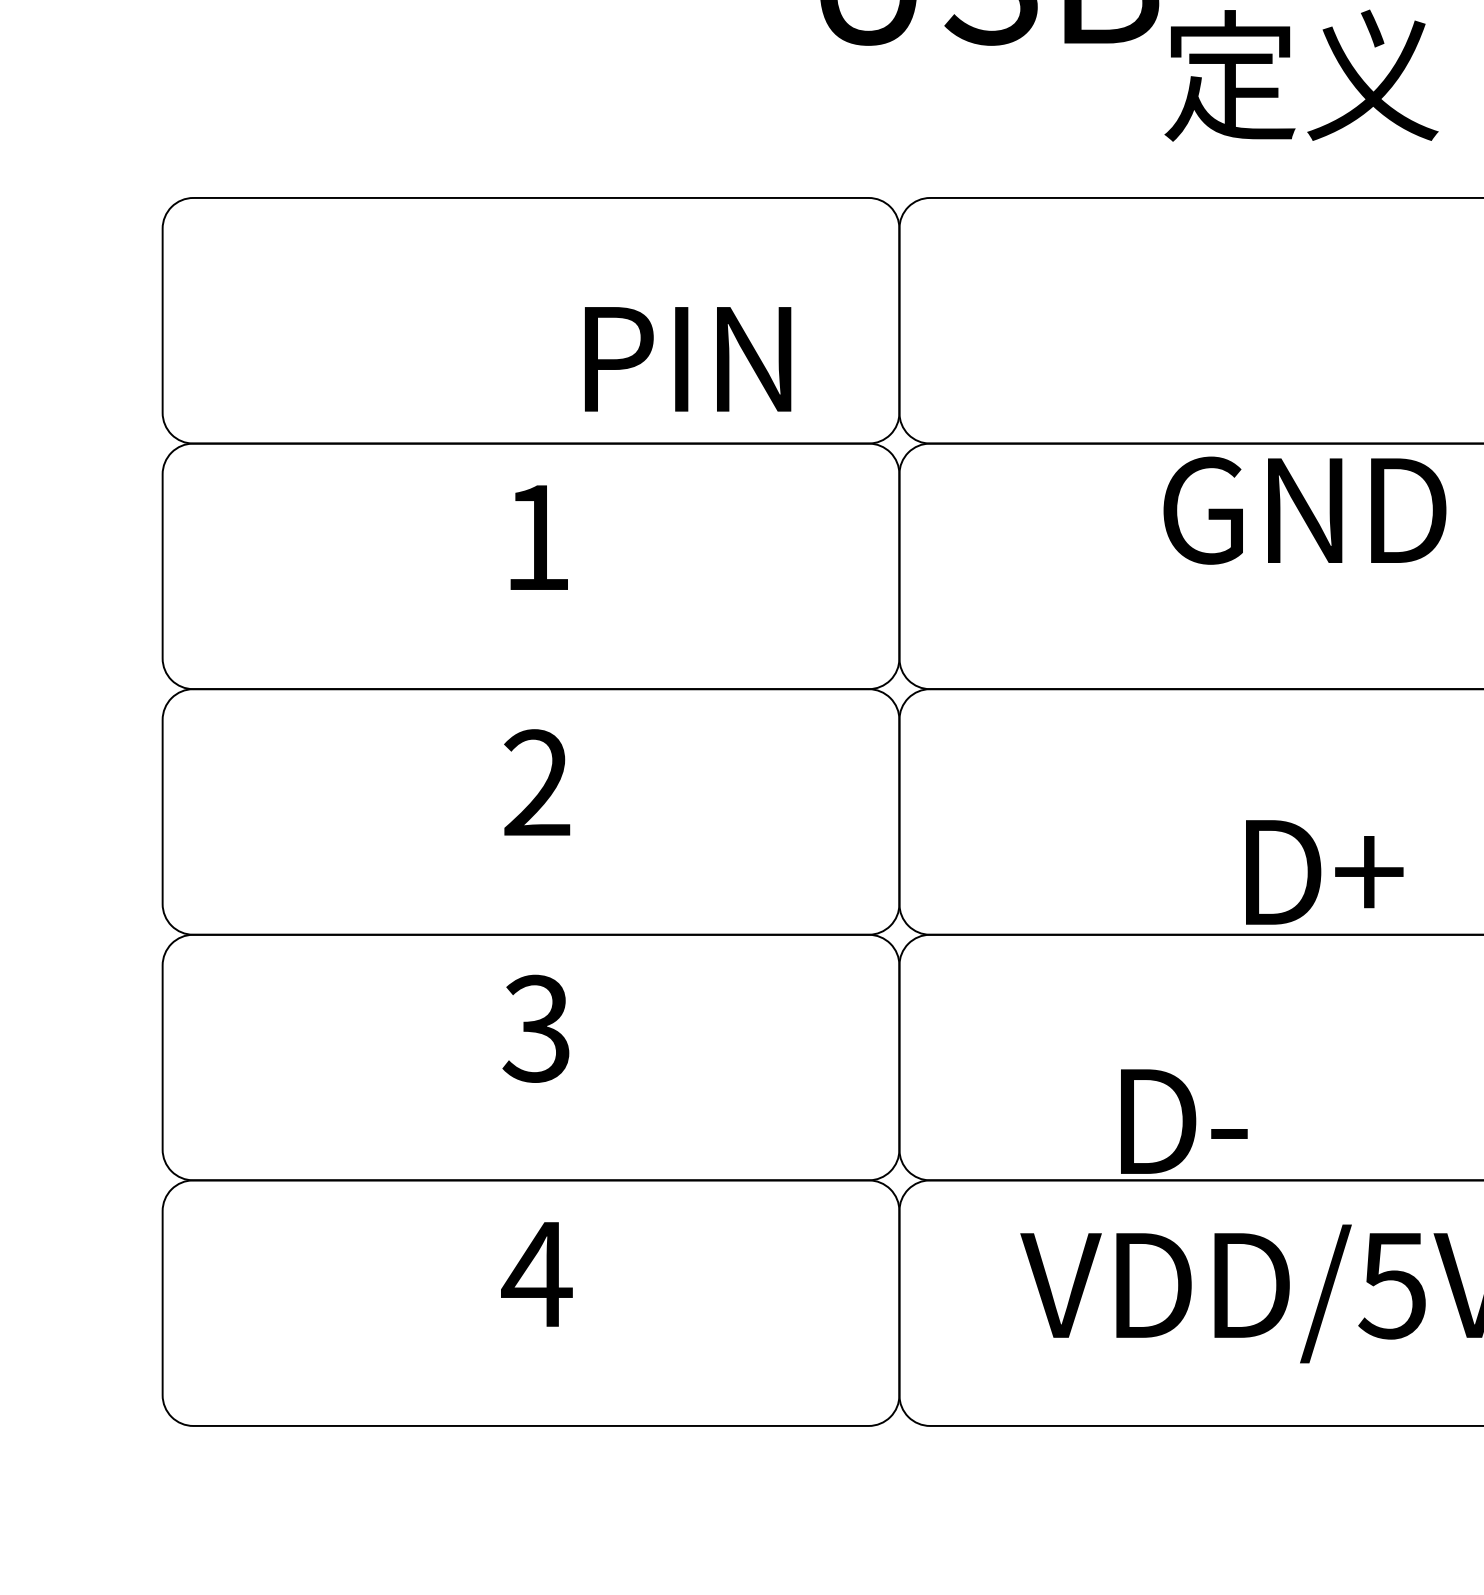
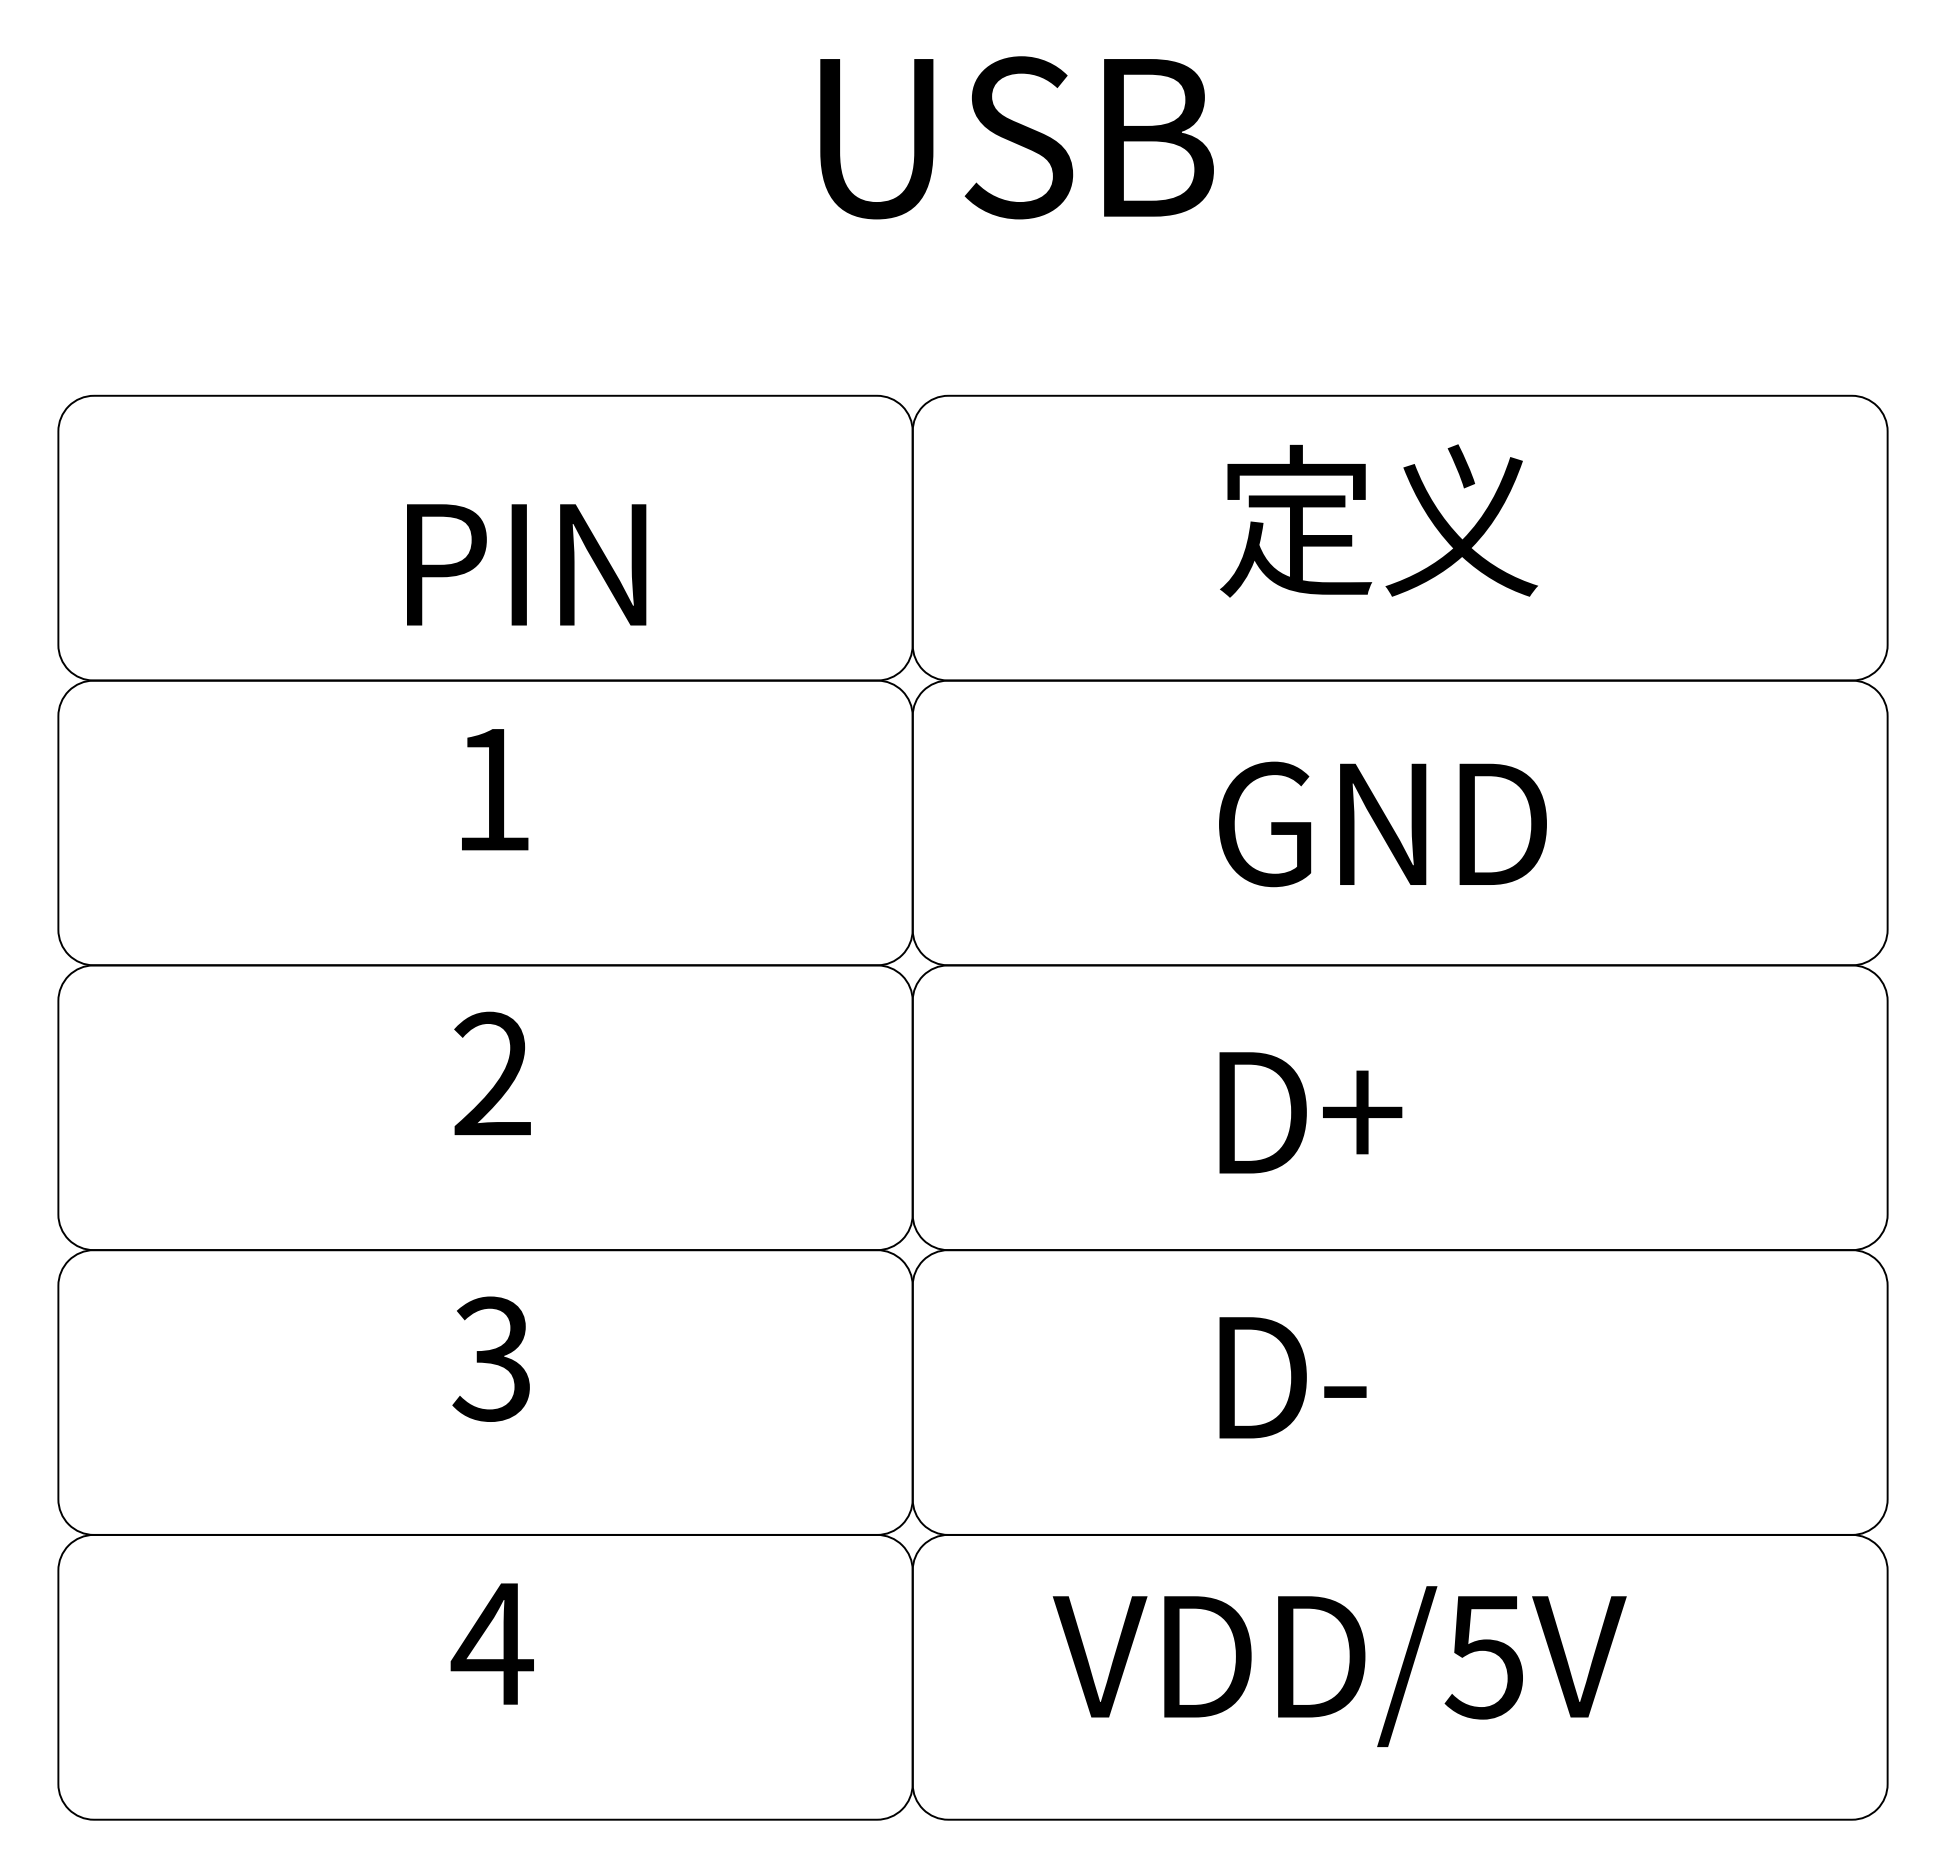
text: (1301, 75) -> (1378, 520), moved
text: (687, 358) -> (526, 564), moved
text: (1304, 510) -> (1382, 824), moved
text: (1324, 872) -> (1310, 1112), moved
text: (1183, 1121) -> (1292, 1377), moved

